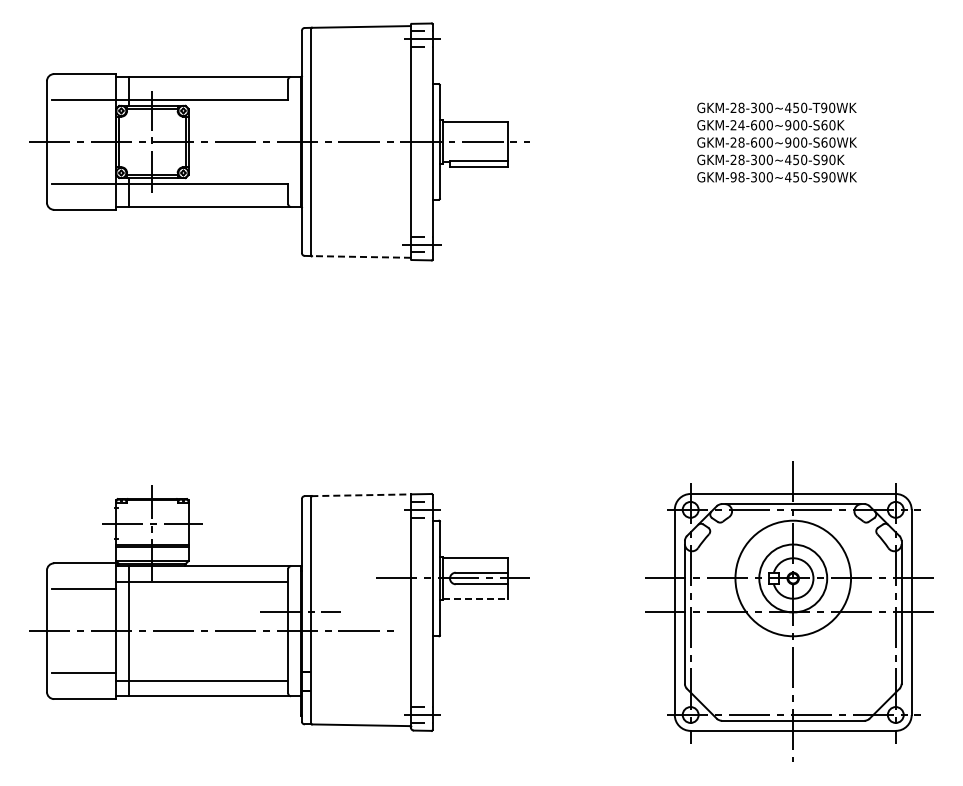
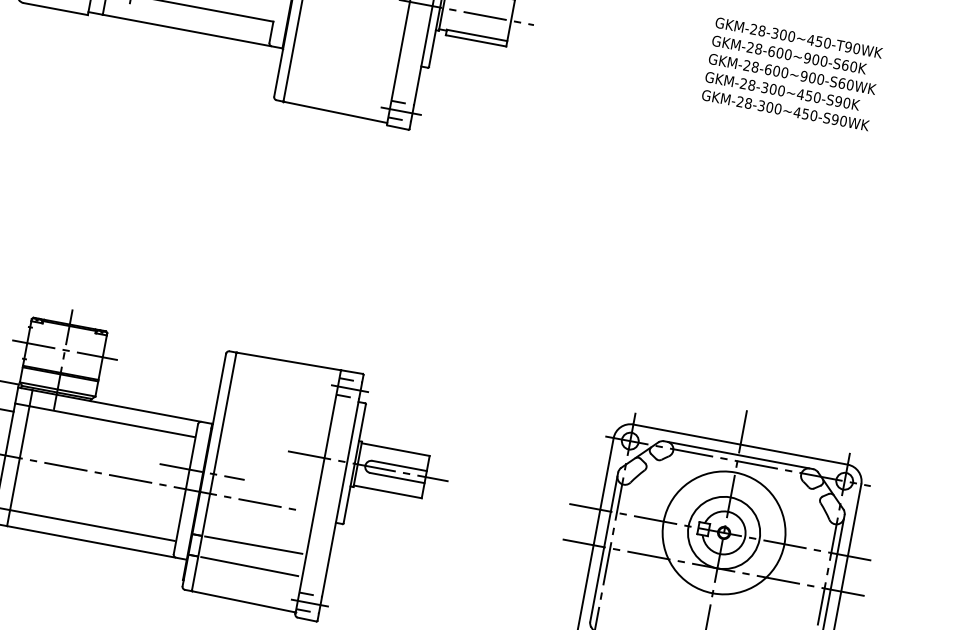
text: (741, 125) -> (758, 49), GKM-24-600~900-S60K -> GKM-28-600~900-S60K
text: (733, 177) -> (740, 102), GKM-98-300~450-S90WK -> GKM-28-300~450-S90WK
line: (361, 256) -> (335, 111), dashed -> solid
line: (361, 495) -> (289, 361), dashed -> solid
line: (475, 598) -> (388, 491), dashed -> solid
line: (360, 670) -> (253, 544), added
line: (360, 691) -> (249, 566), added

